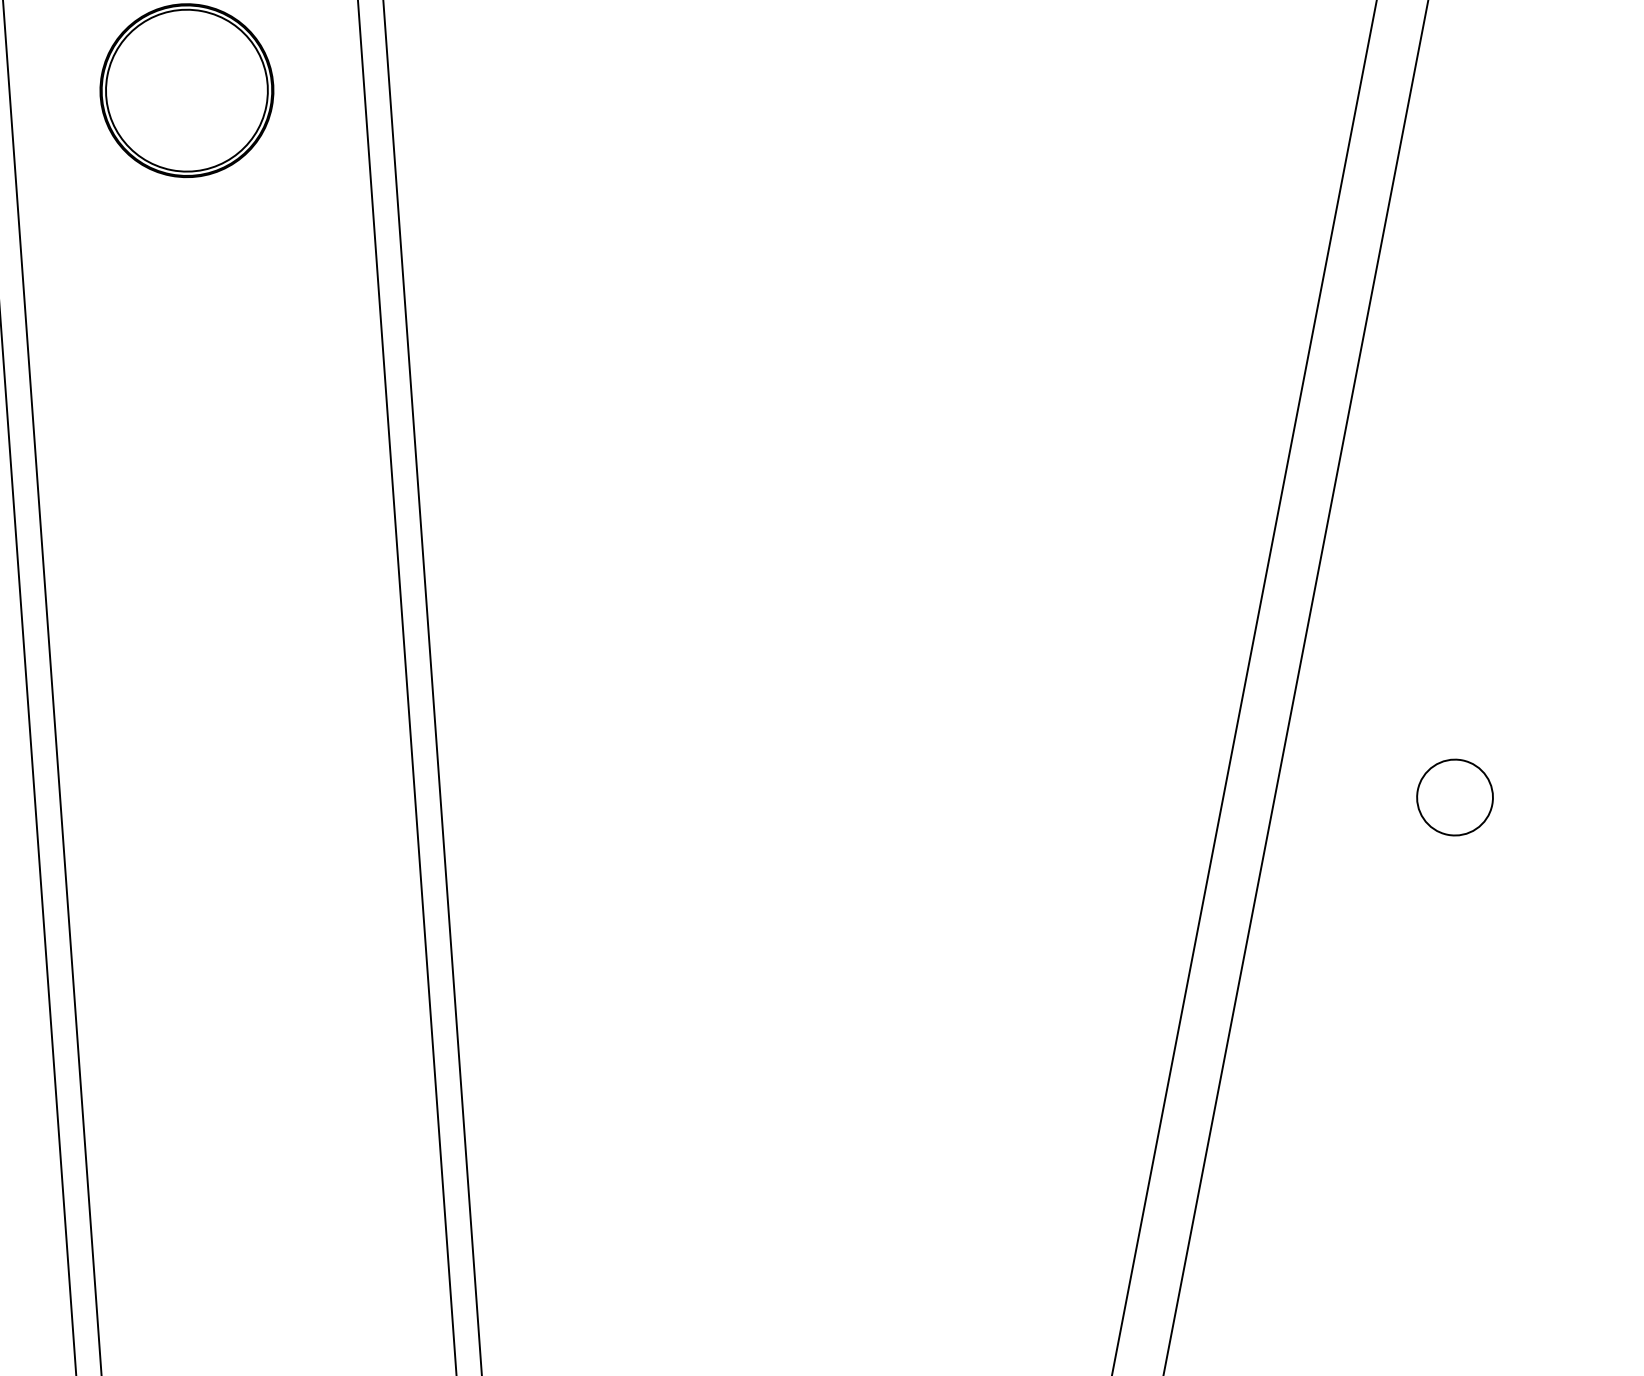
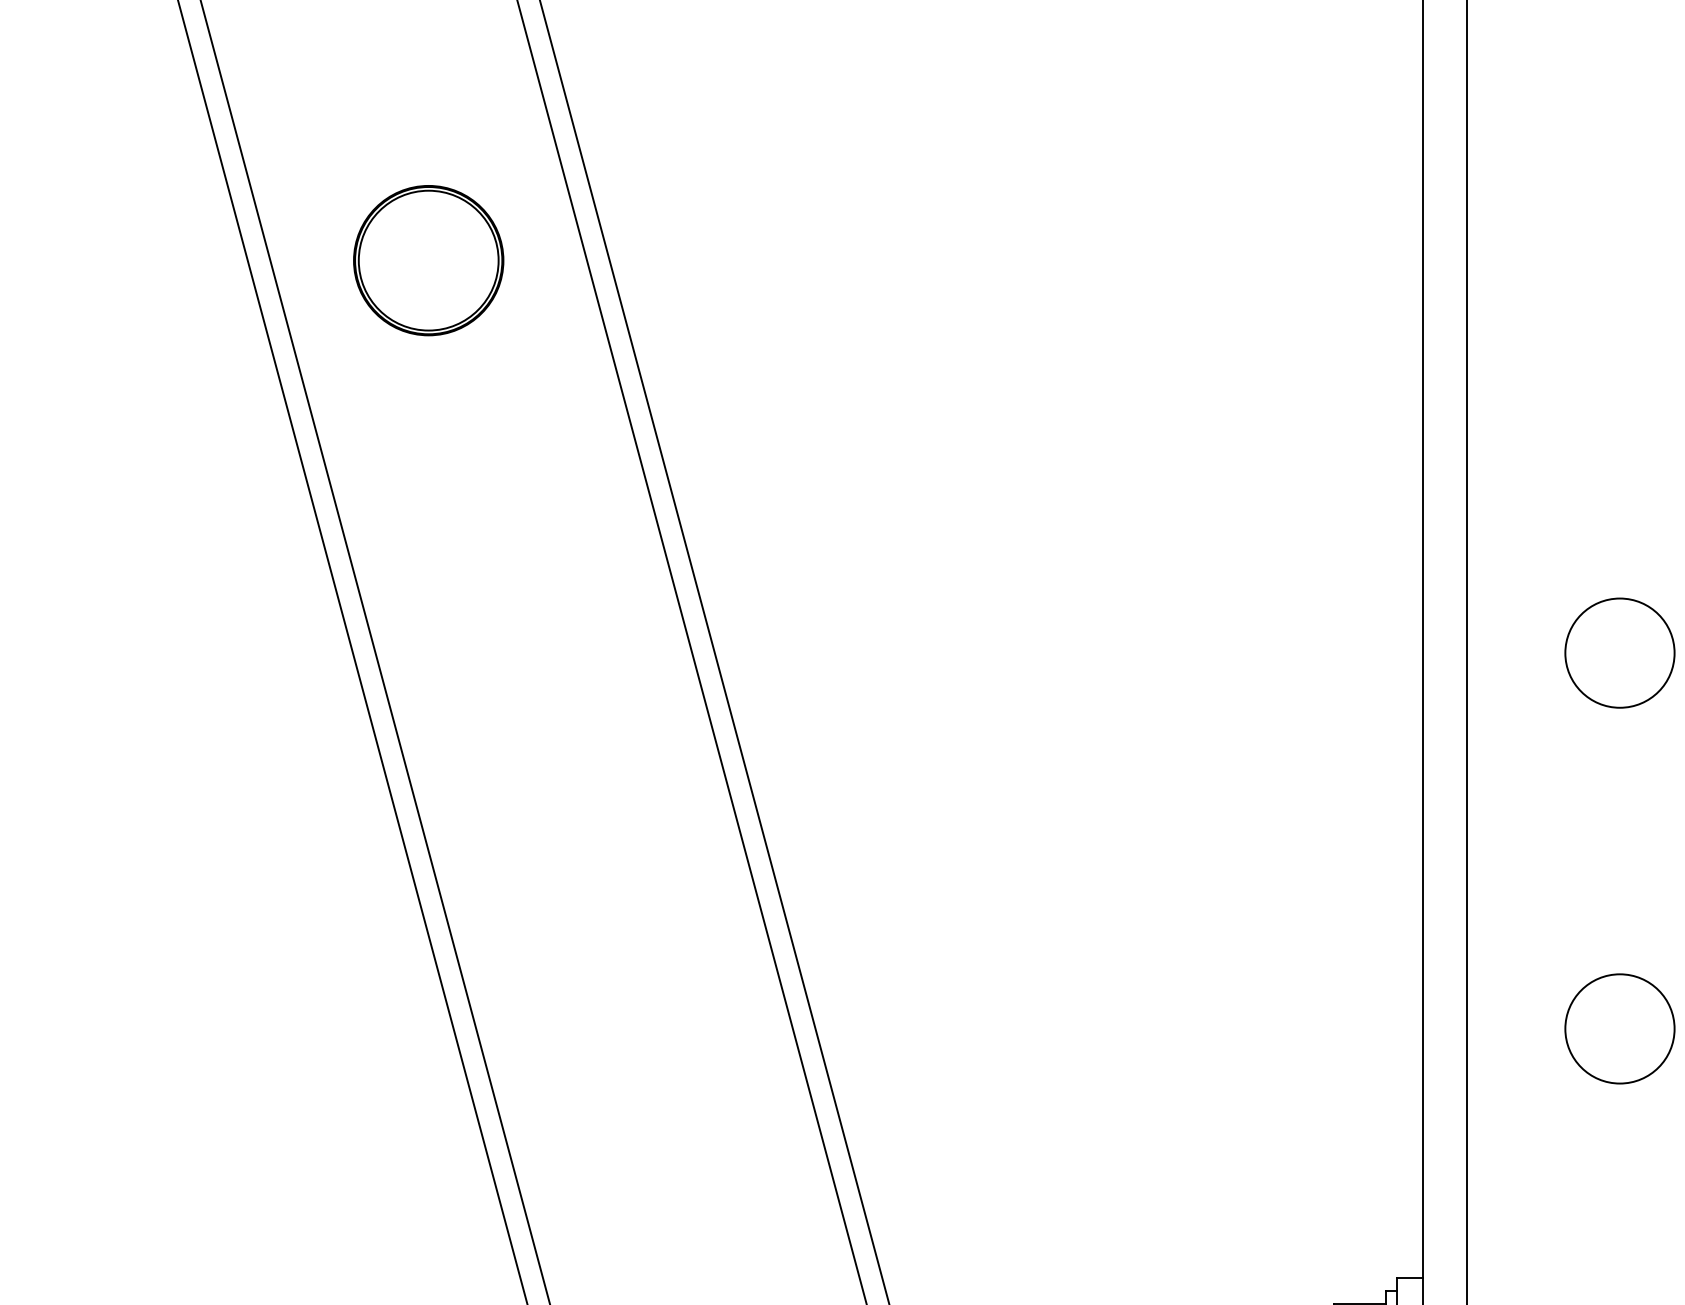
circle: (1454, 796) -> (1619, 652), size x1.67
circle: (1372, 1224) -> (1619, 1028), added

